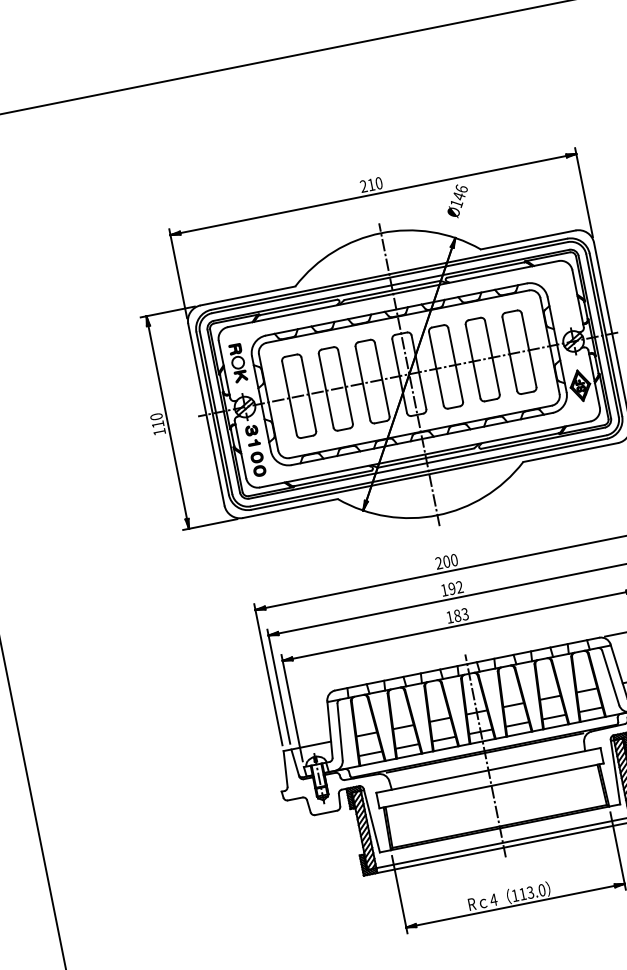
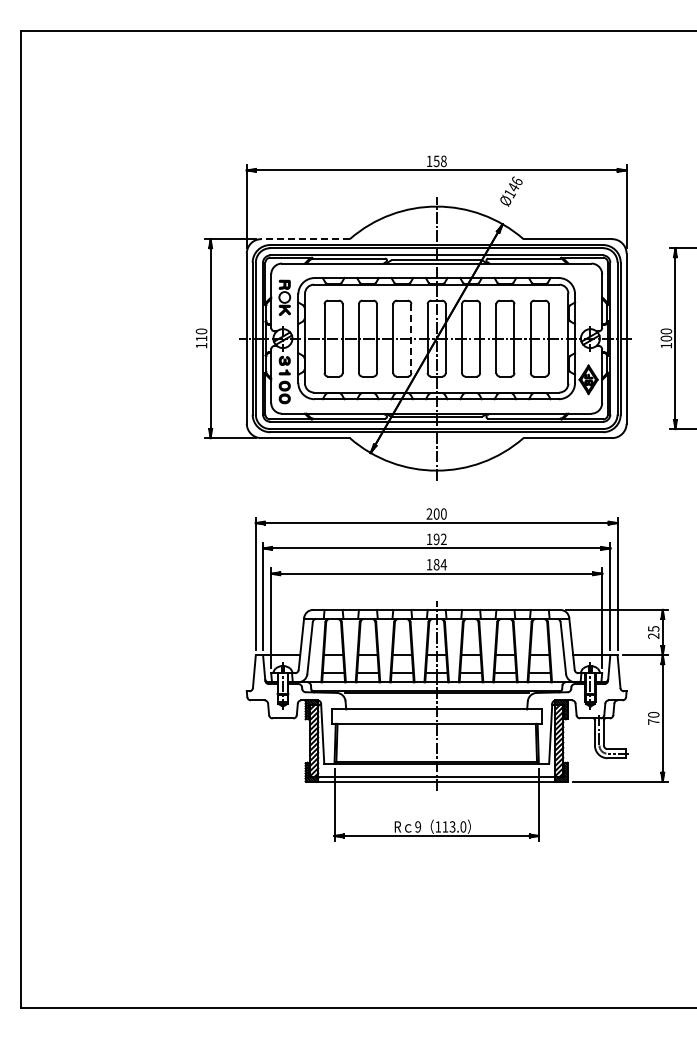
text: (371, 185) -> (436, 161), 210 -> 158
line: (247, 296) -> (305, 239), solid -> dashed
line: (382, 380) -> (411, 339), solid -> dashed
text: (464, 614) -> (443, 564), 183 -> 184
text: (494, 899) -> (418, 826), 4 -> 9

